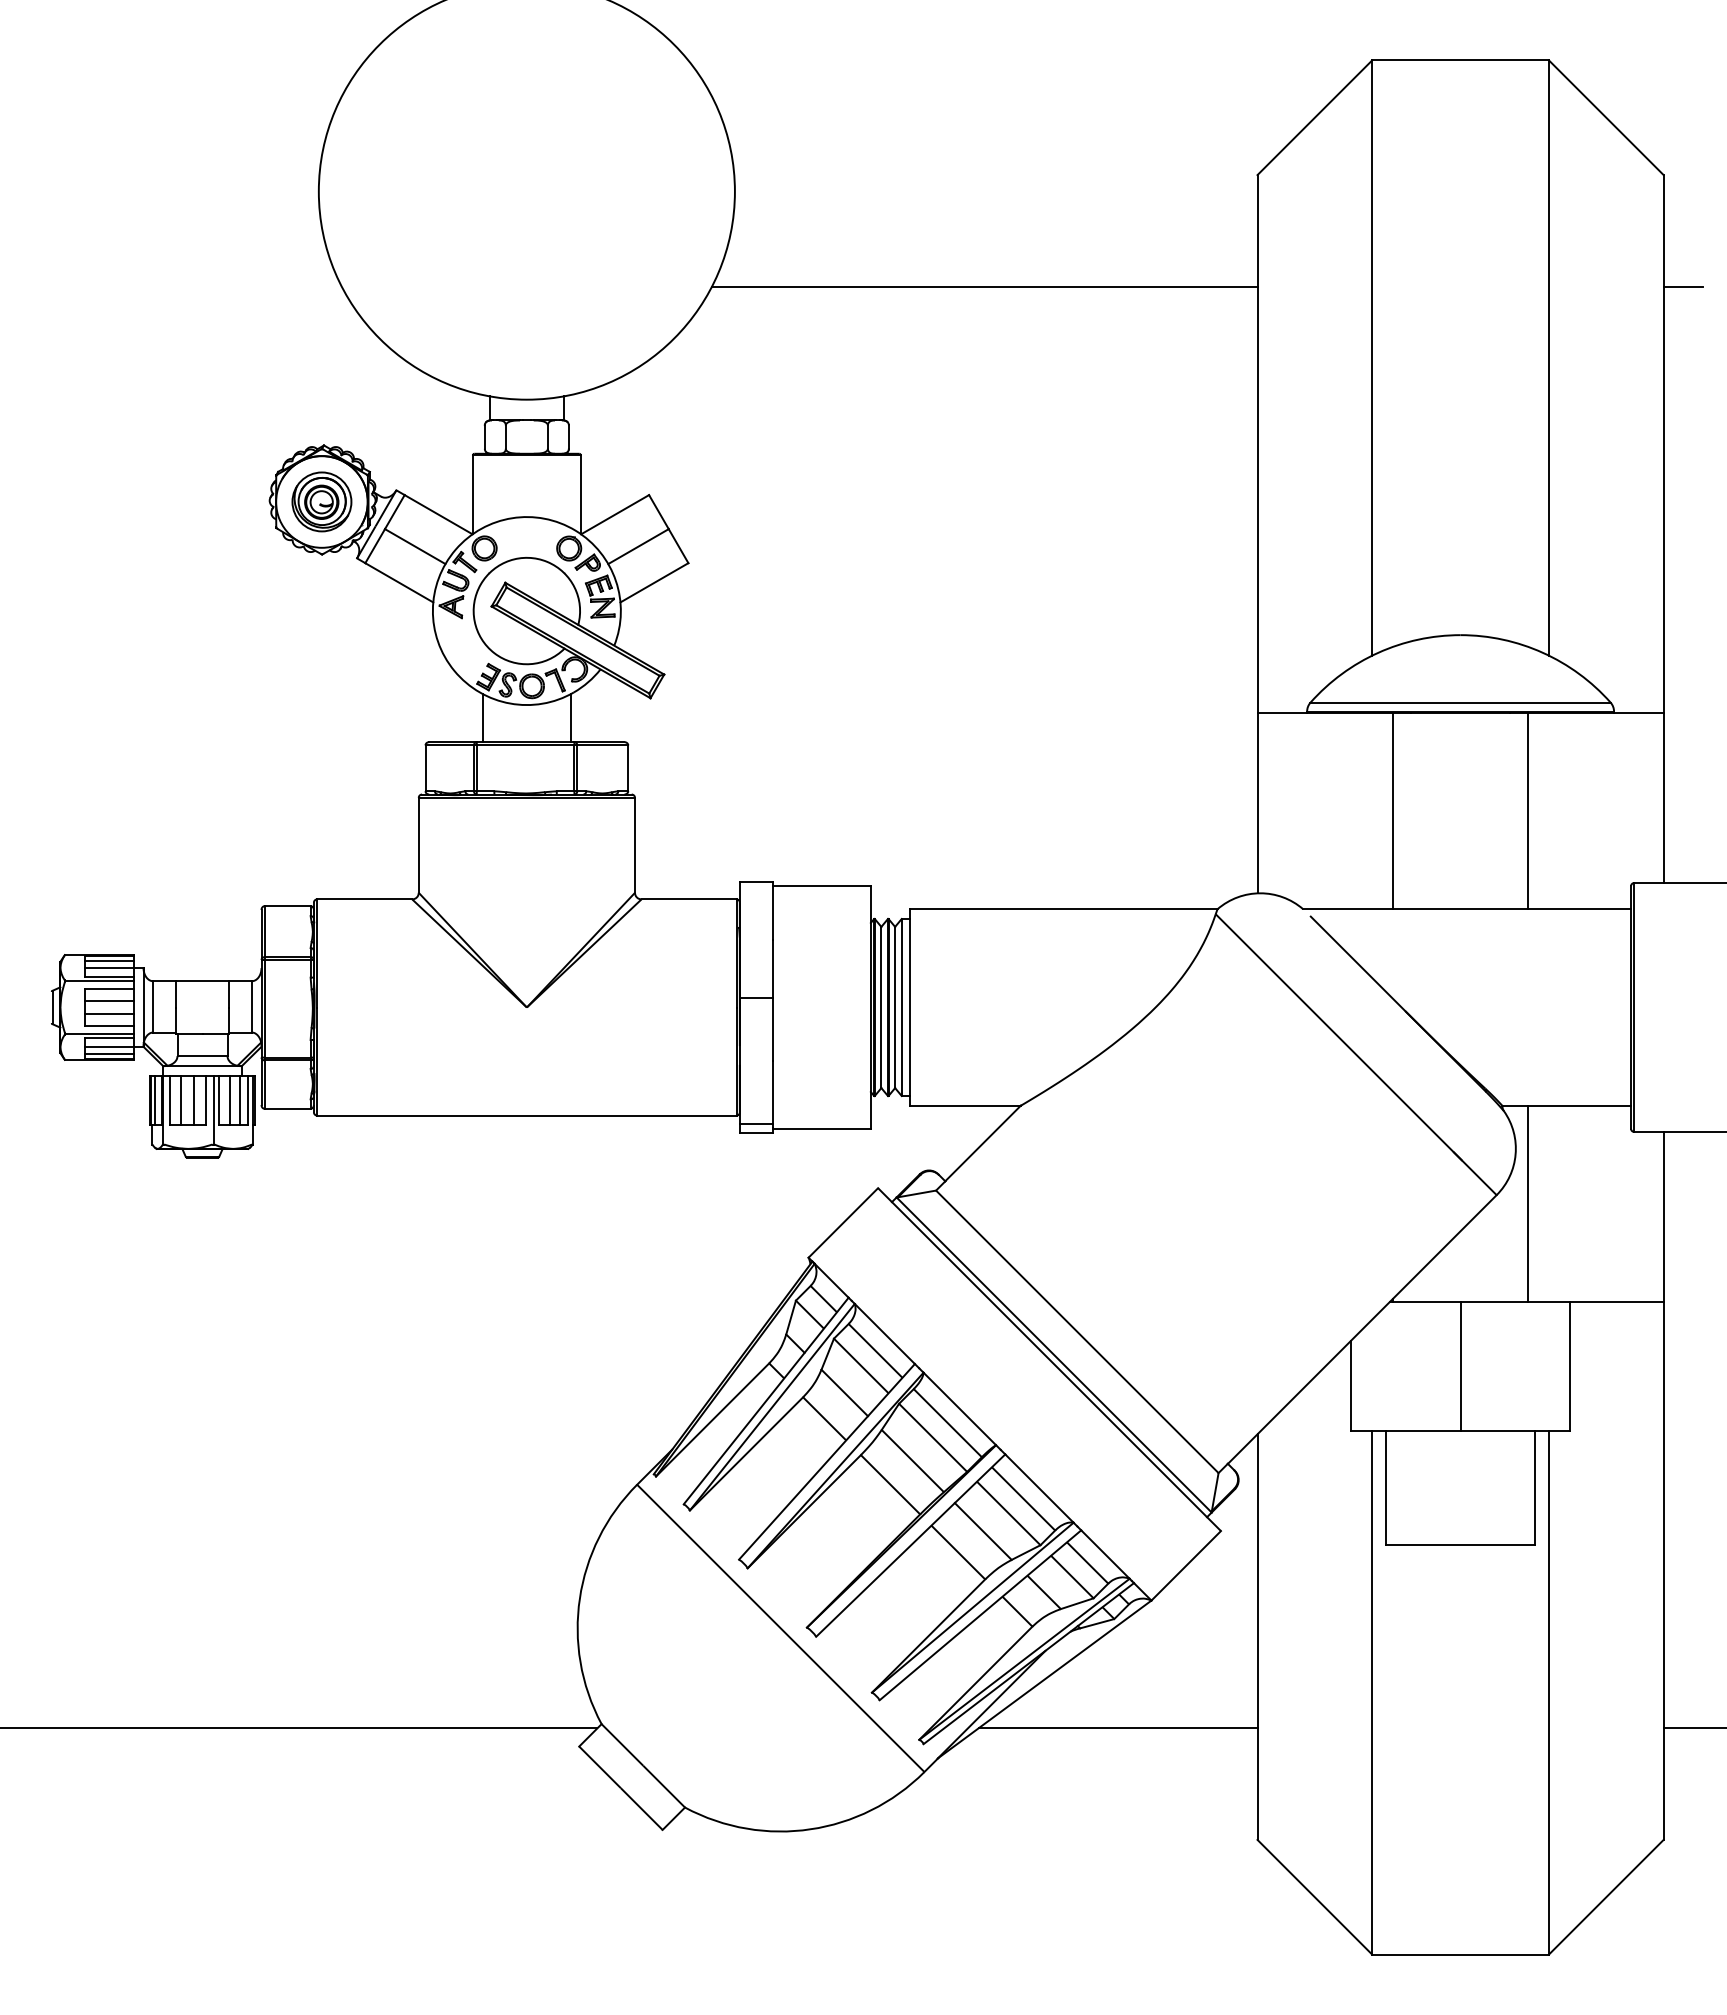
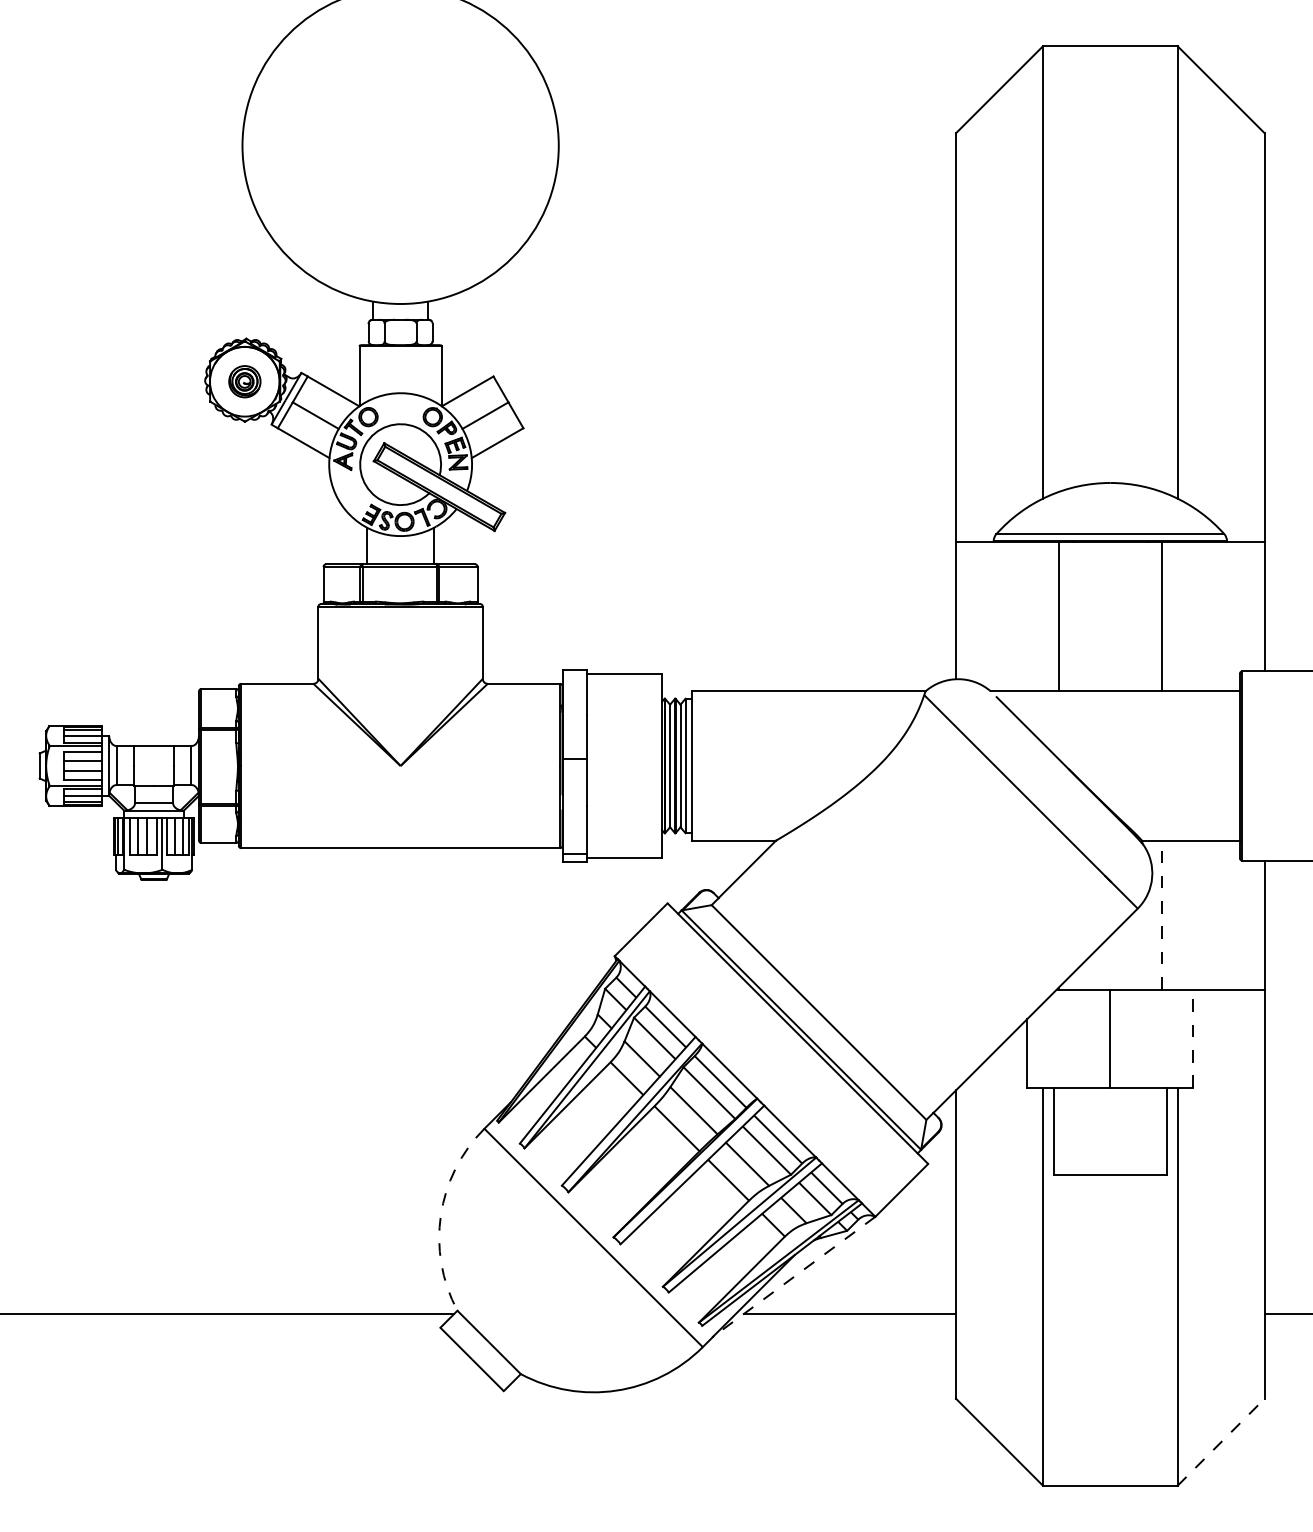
line: (984, 286) -> (748, 217), removed
line: (1683, 286) -> (1279, 217), removed
part: (321, 501) -> (244, 381), size x0.7
line: (1528, 1203) -> (1161, 914), solid -> dashed
line: (1569, 1366) -> (1193, 1038), solid -> dashed
arc: (579, 1598) -> (440, 1215), solid -> dashed
line: (1044, 1679) -> (794, 1276), solid -> dashed
line: (1606, 1896) -> (1221, 1441), solid -> dashed

